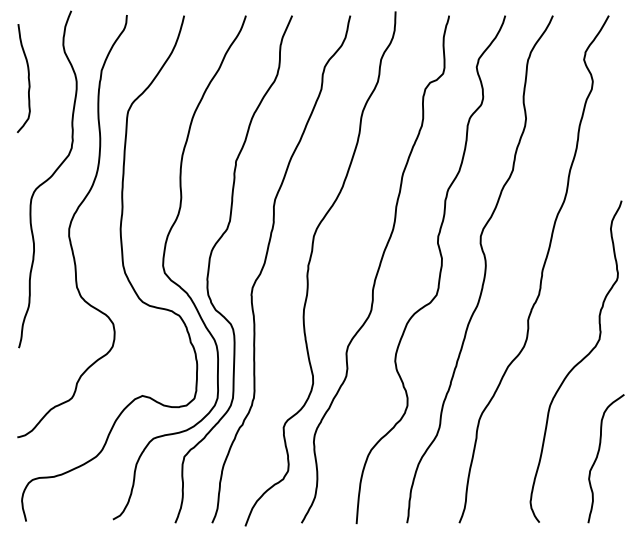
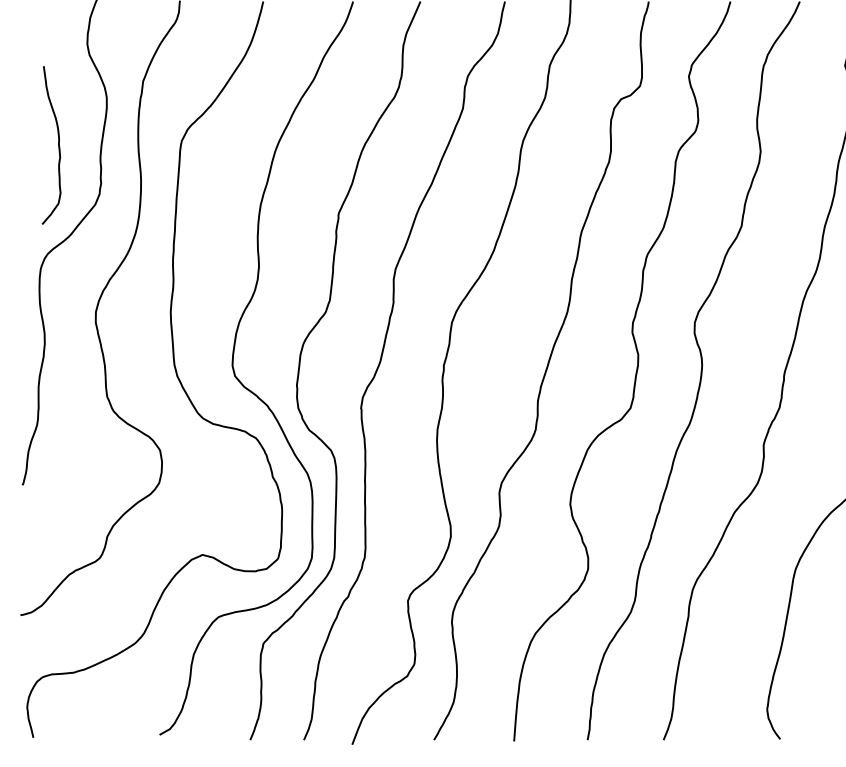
curve: (27, 77) -> (57, 143), moved

